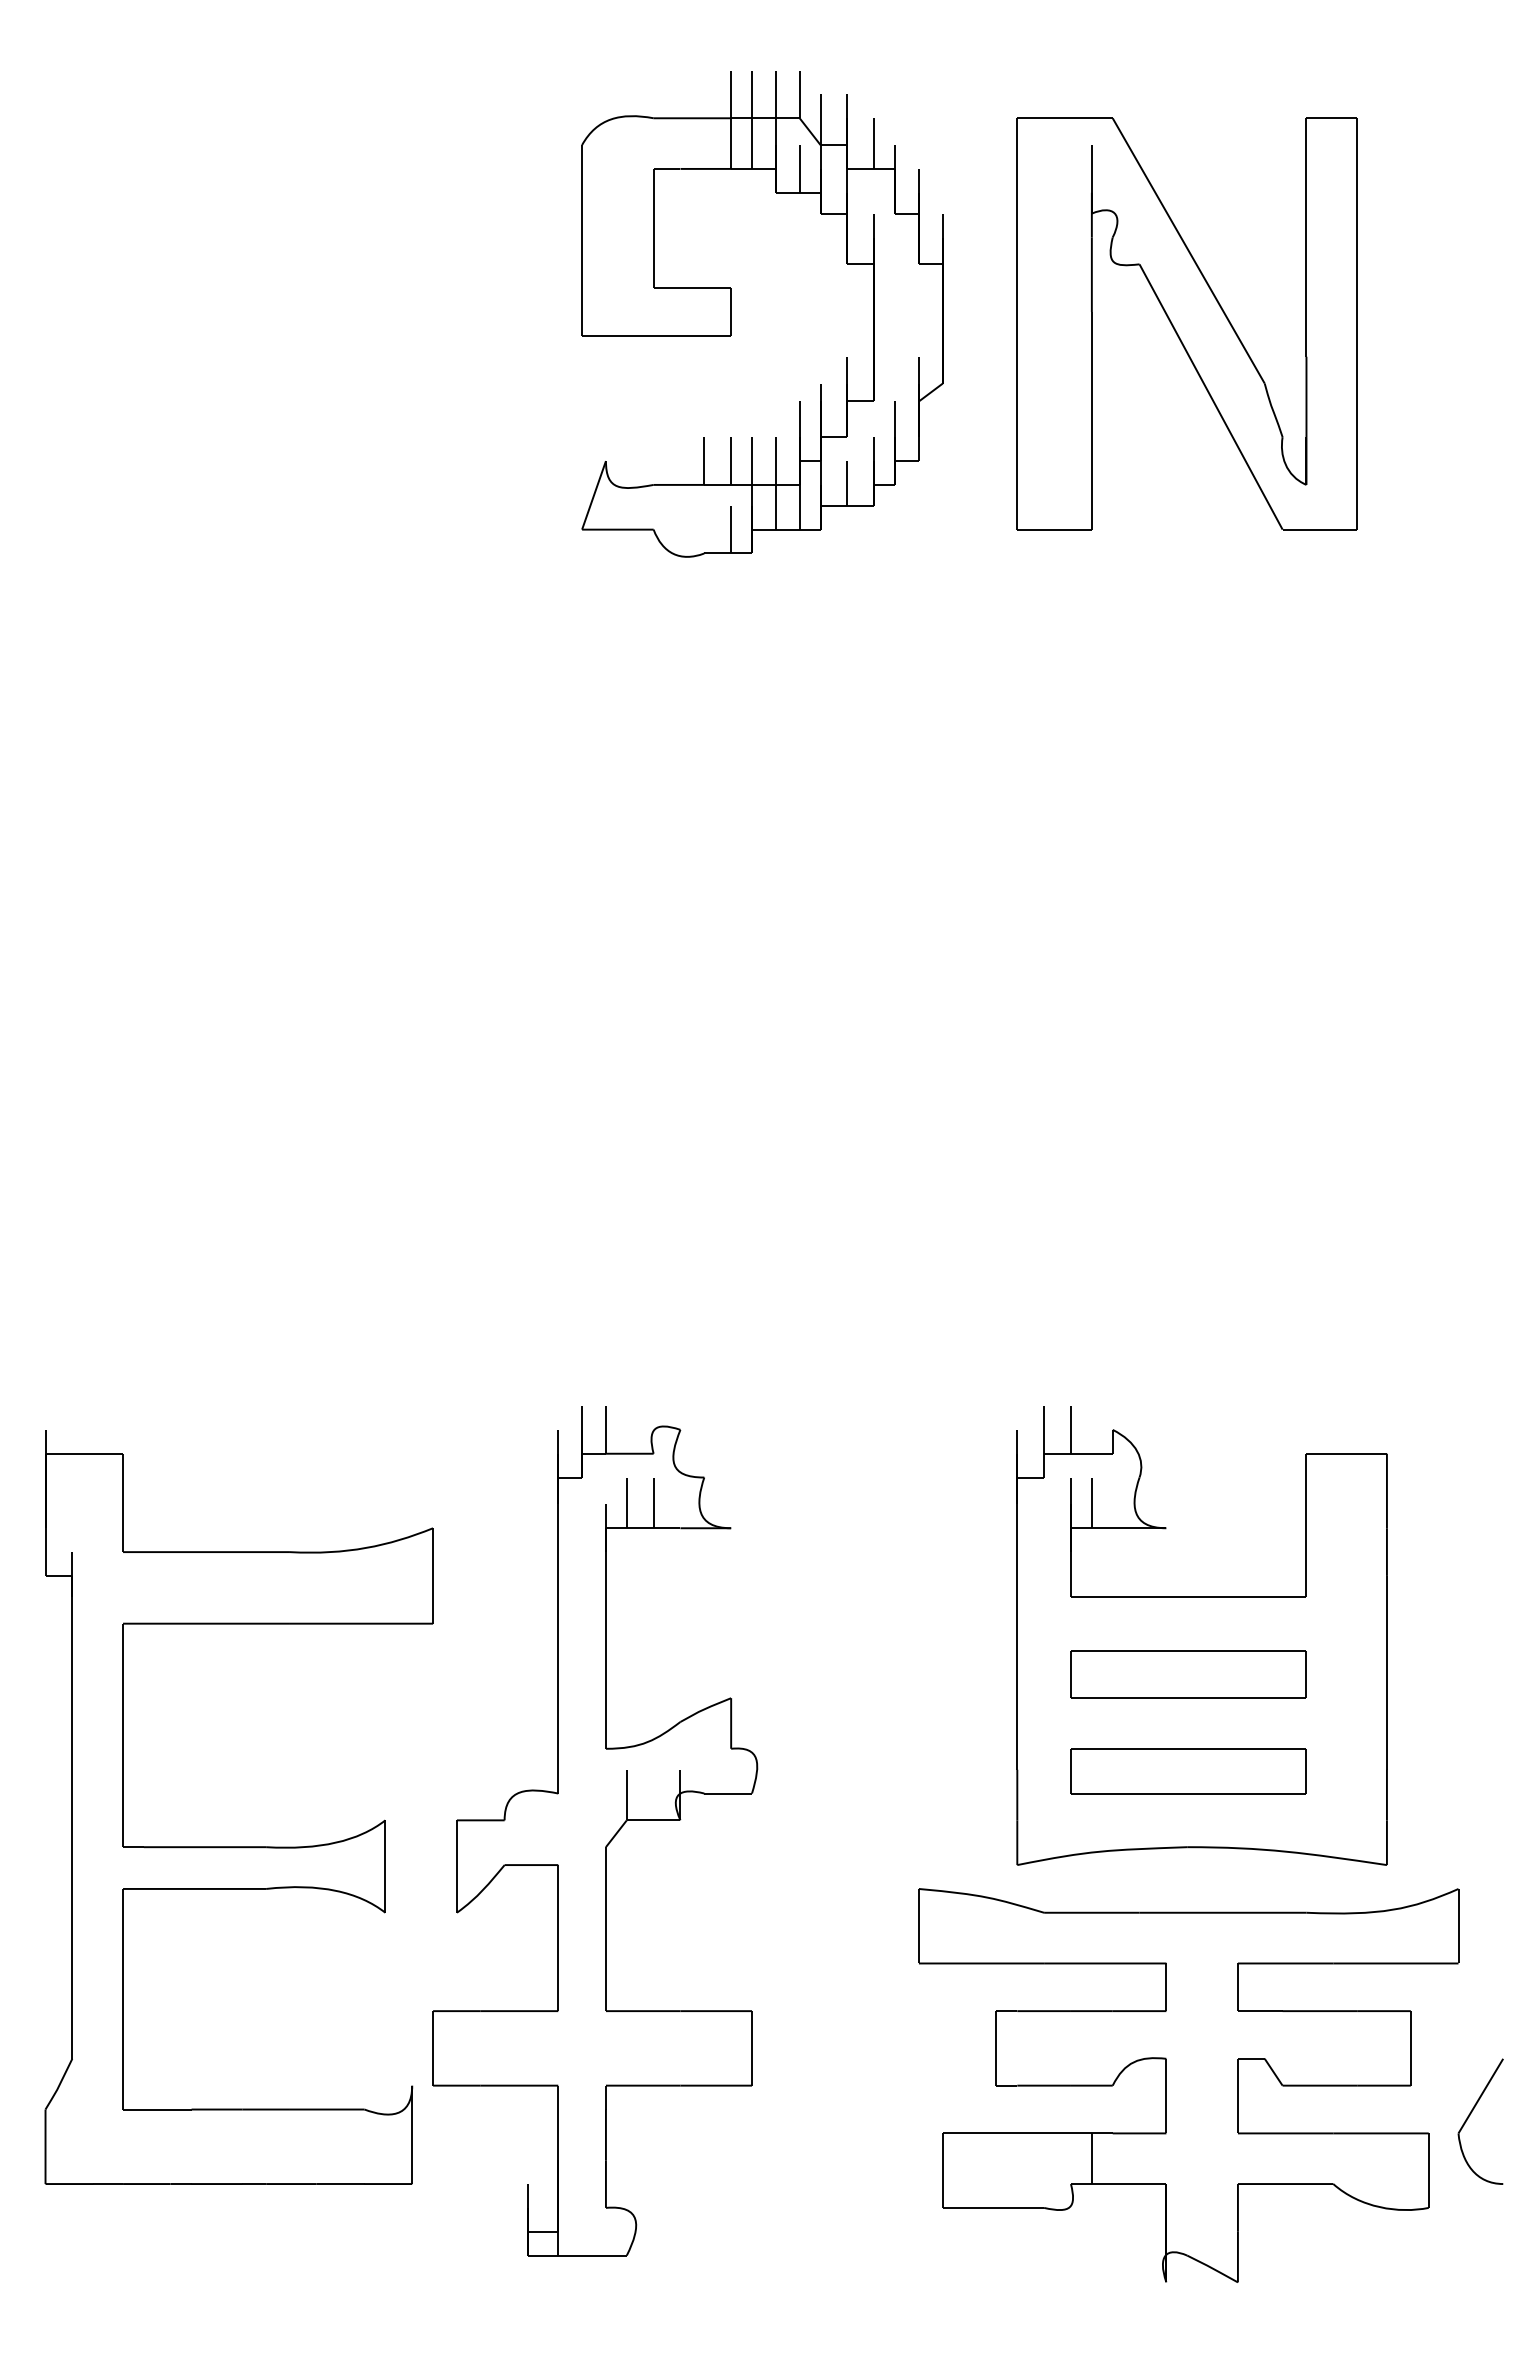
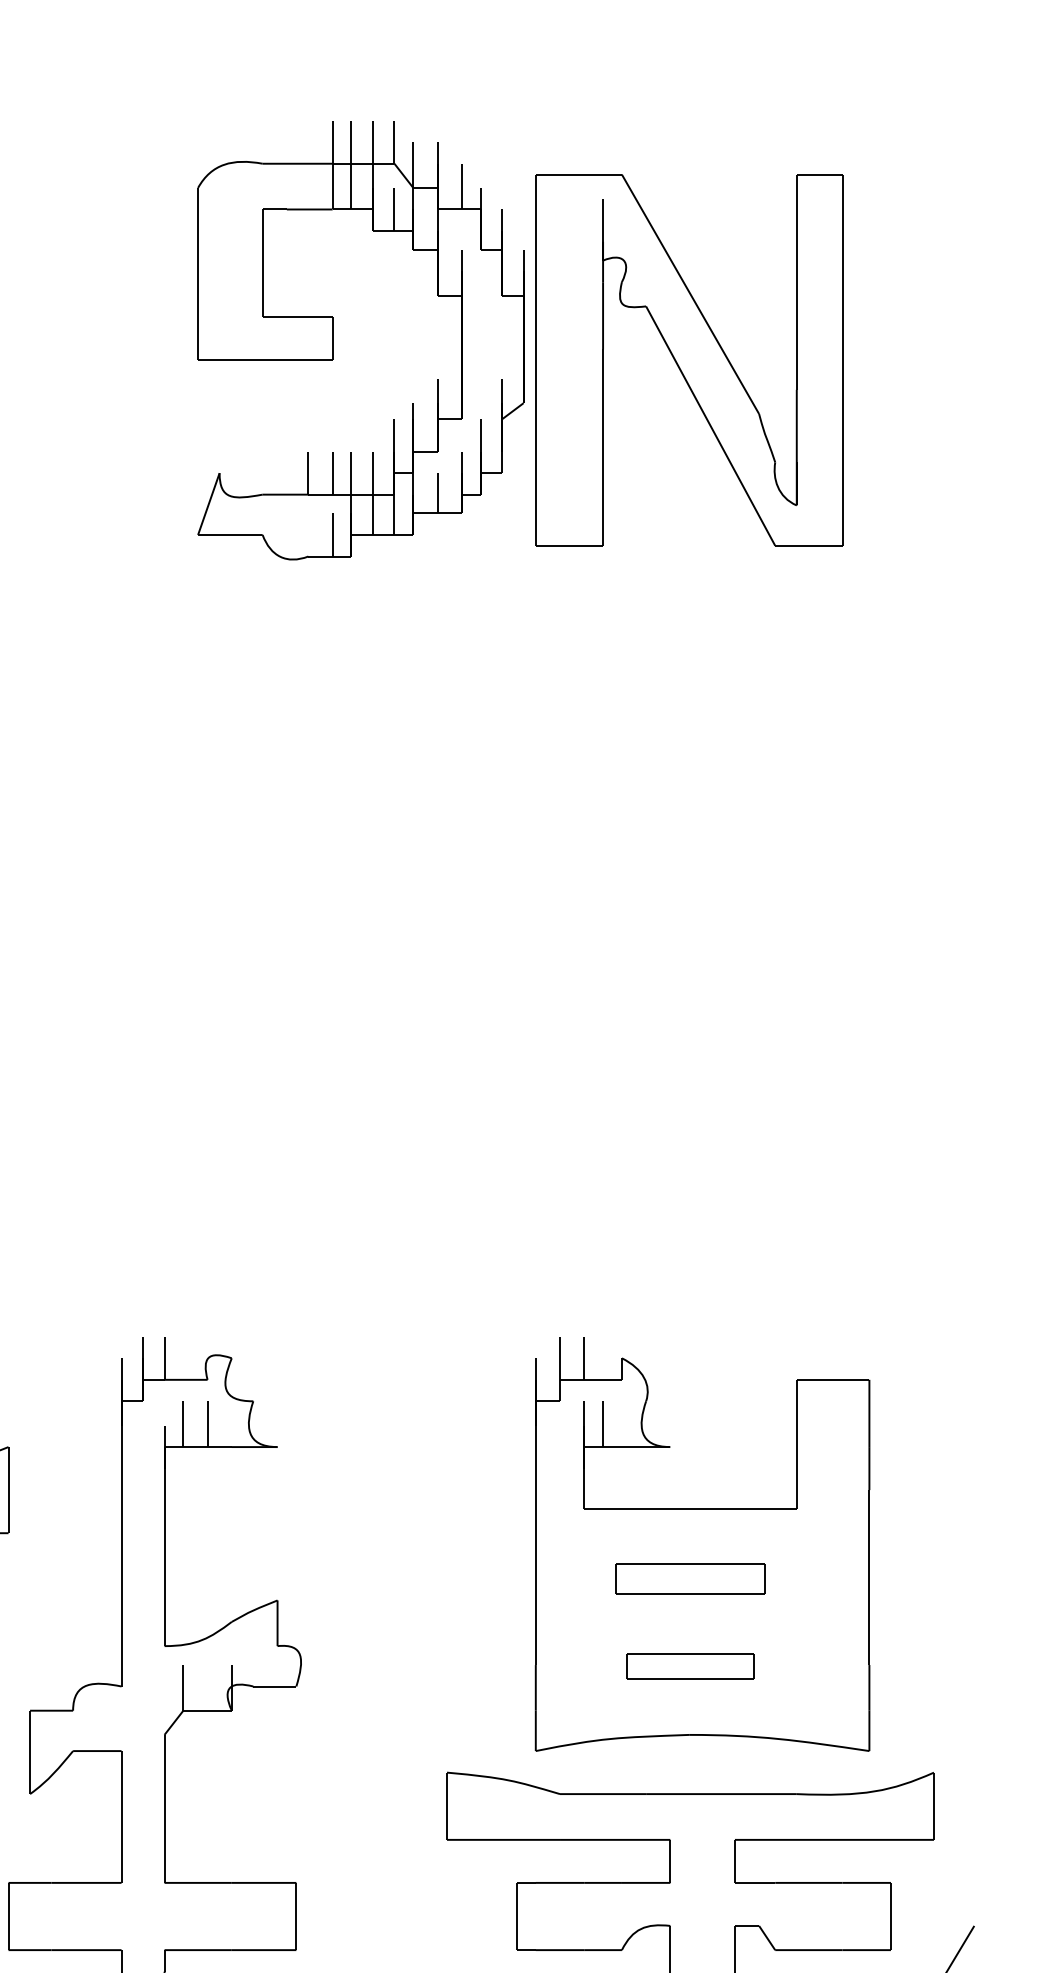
part: (731, 314) -> (332, 340), moved
part: (1188, 1674) -> (690, 1579), size x0.7
part: (1188, 1771) -> (690, 1666), size x0.6

